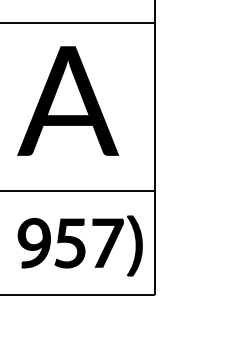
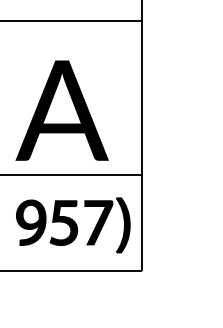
text: (67, 100) -> (61, 110), moved

